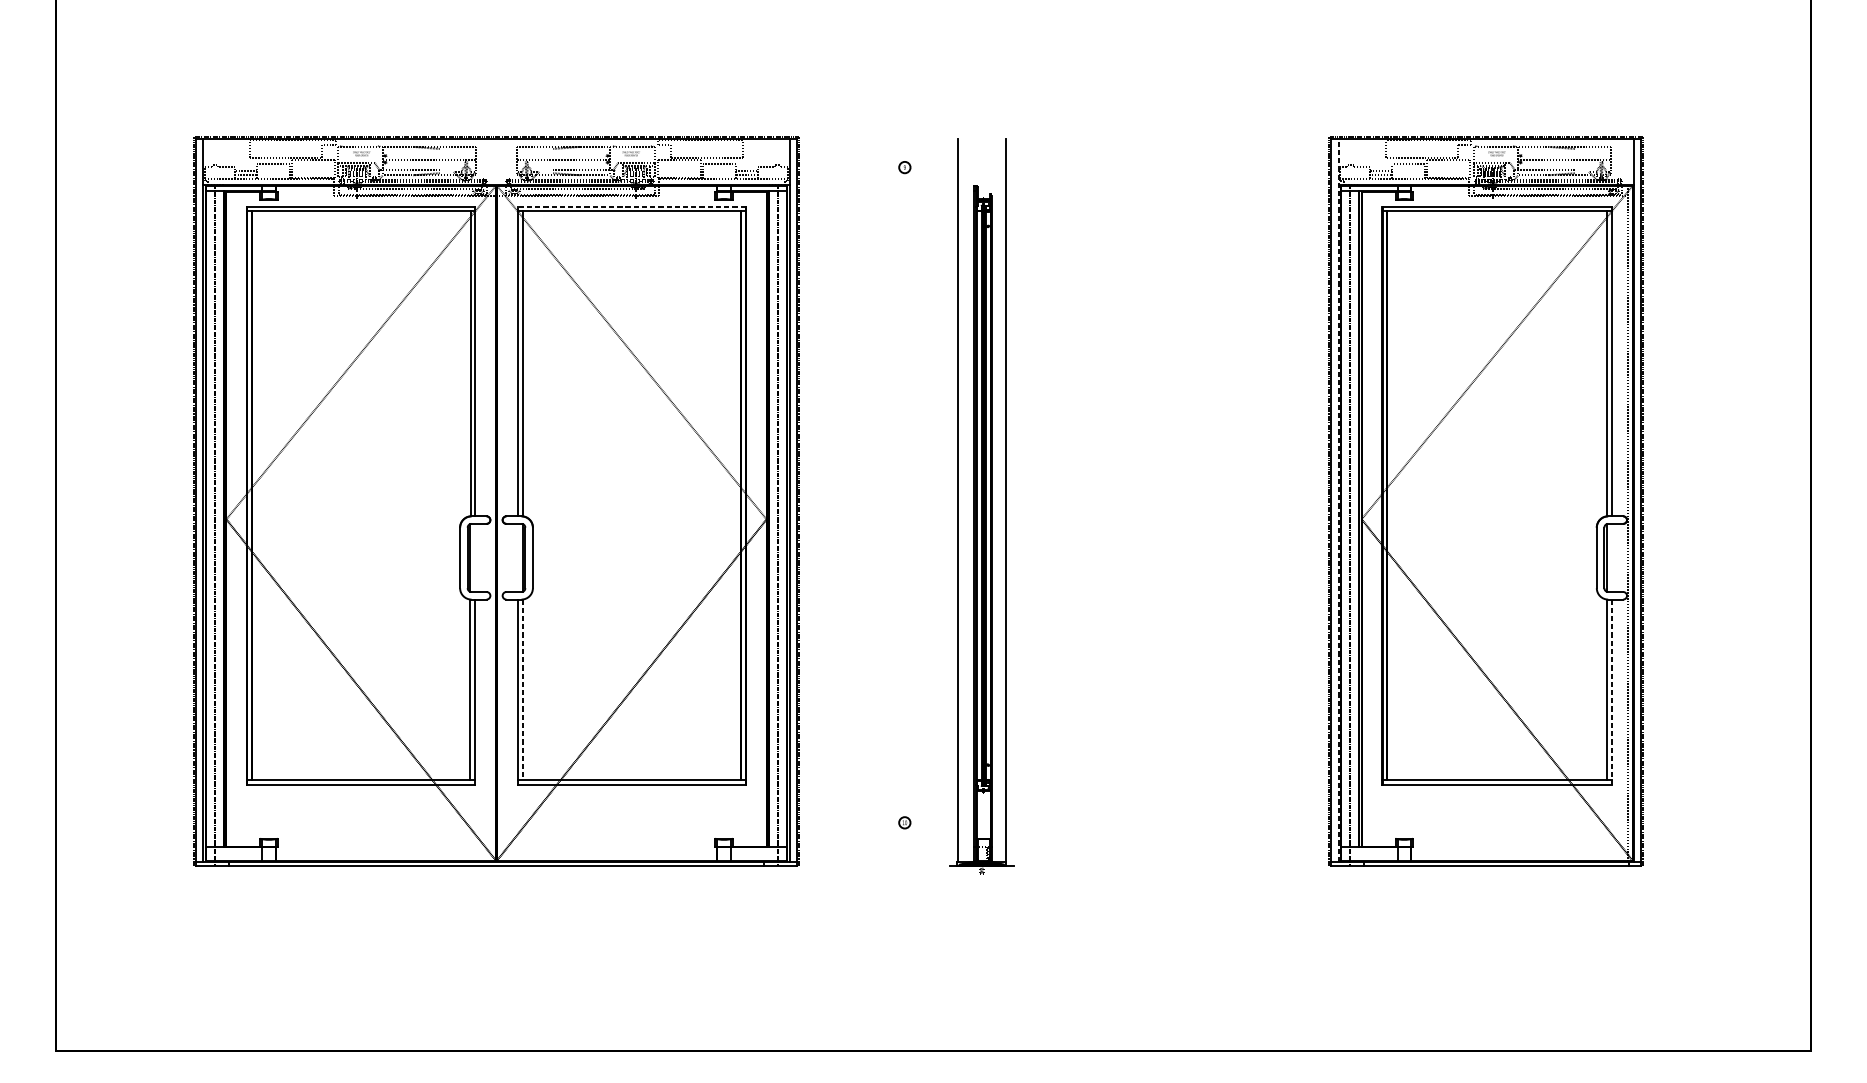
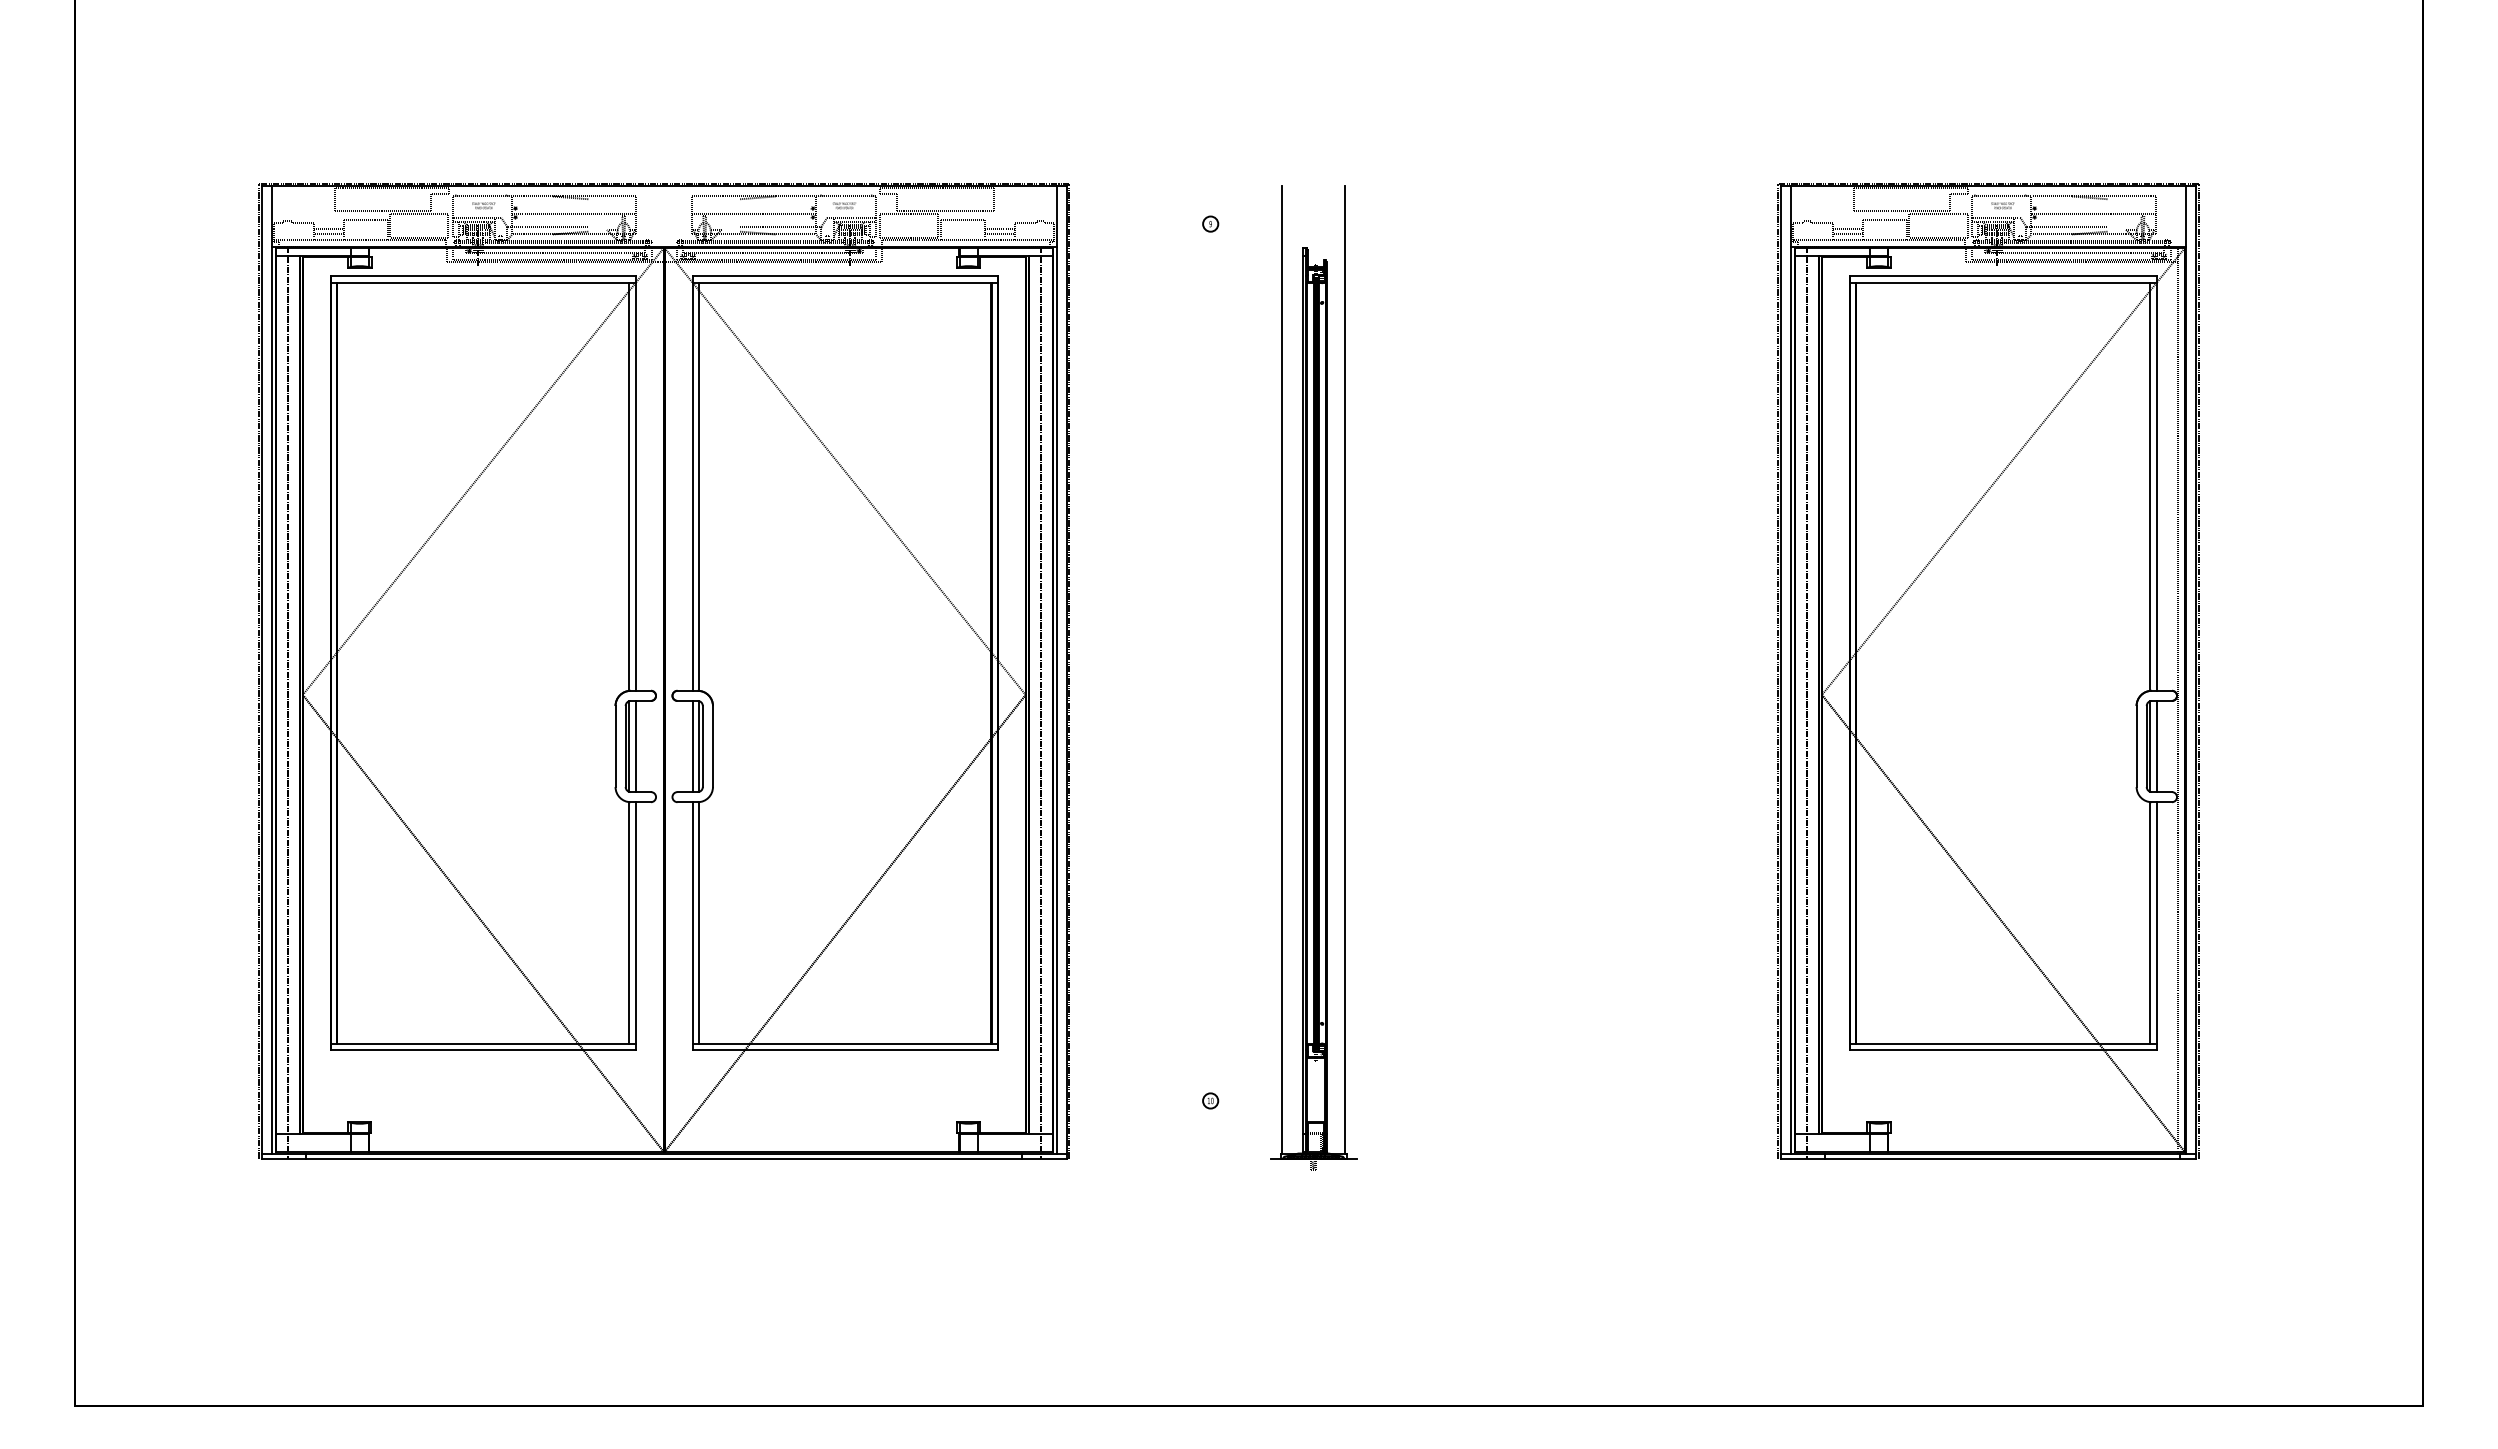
line: (631, 206) -> (845, 276), dashed -> solid
line: (1338, 500) -> (1790, 669), dashed -> solid
line: (475, 557) -> (635, 746), added
line: (517, 557) -> (692, 746), added
line: (1611, 557) -> (2156, 746), added
line: (522, 690) -> (699, 923), dashed -> solid
line: (1611, 692) -> (2156, 926), dashed -> solid

